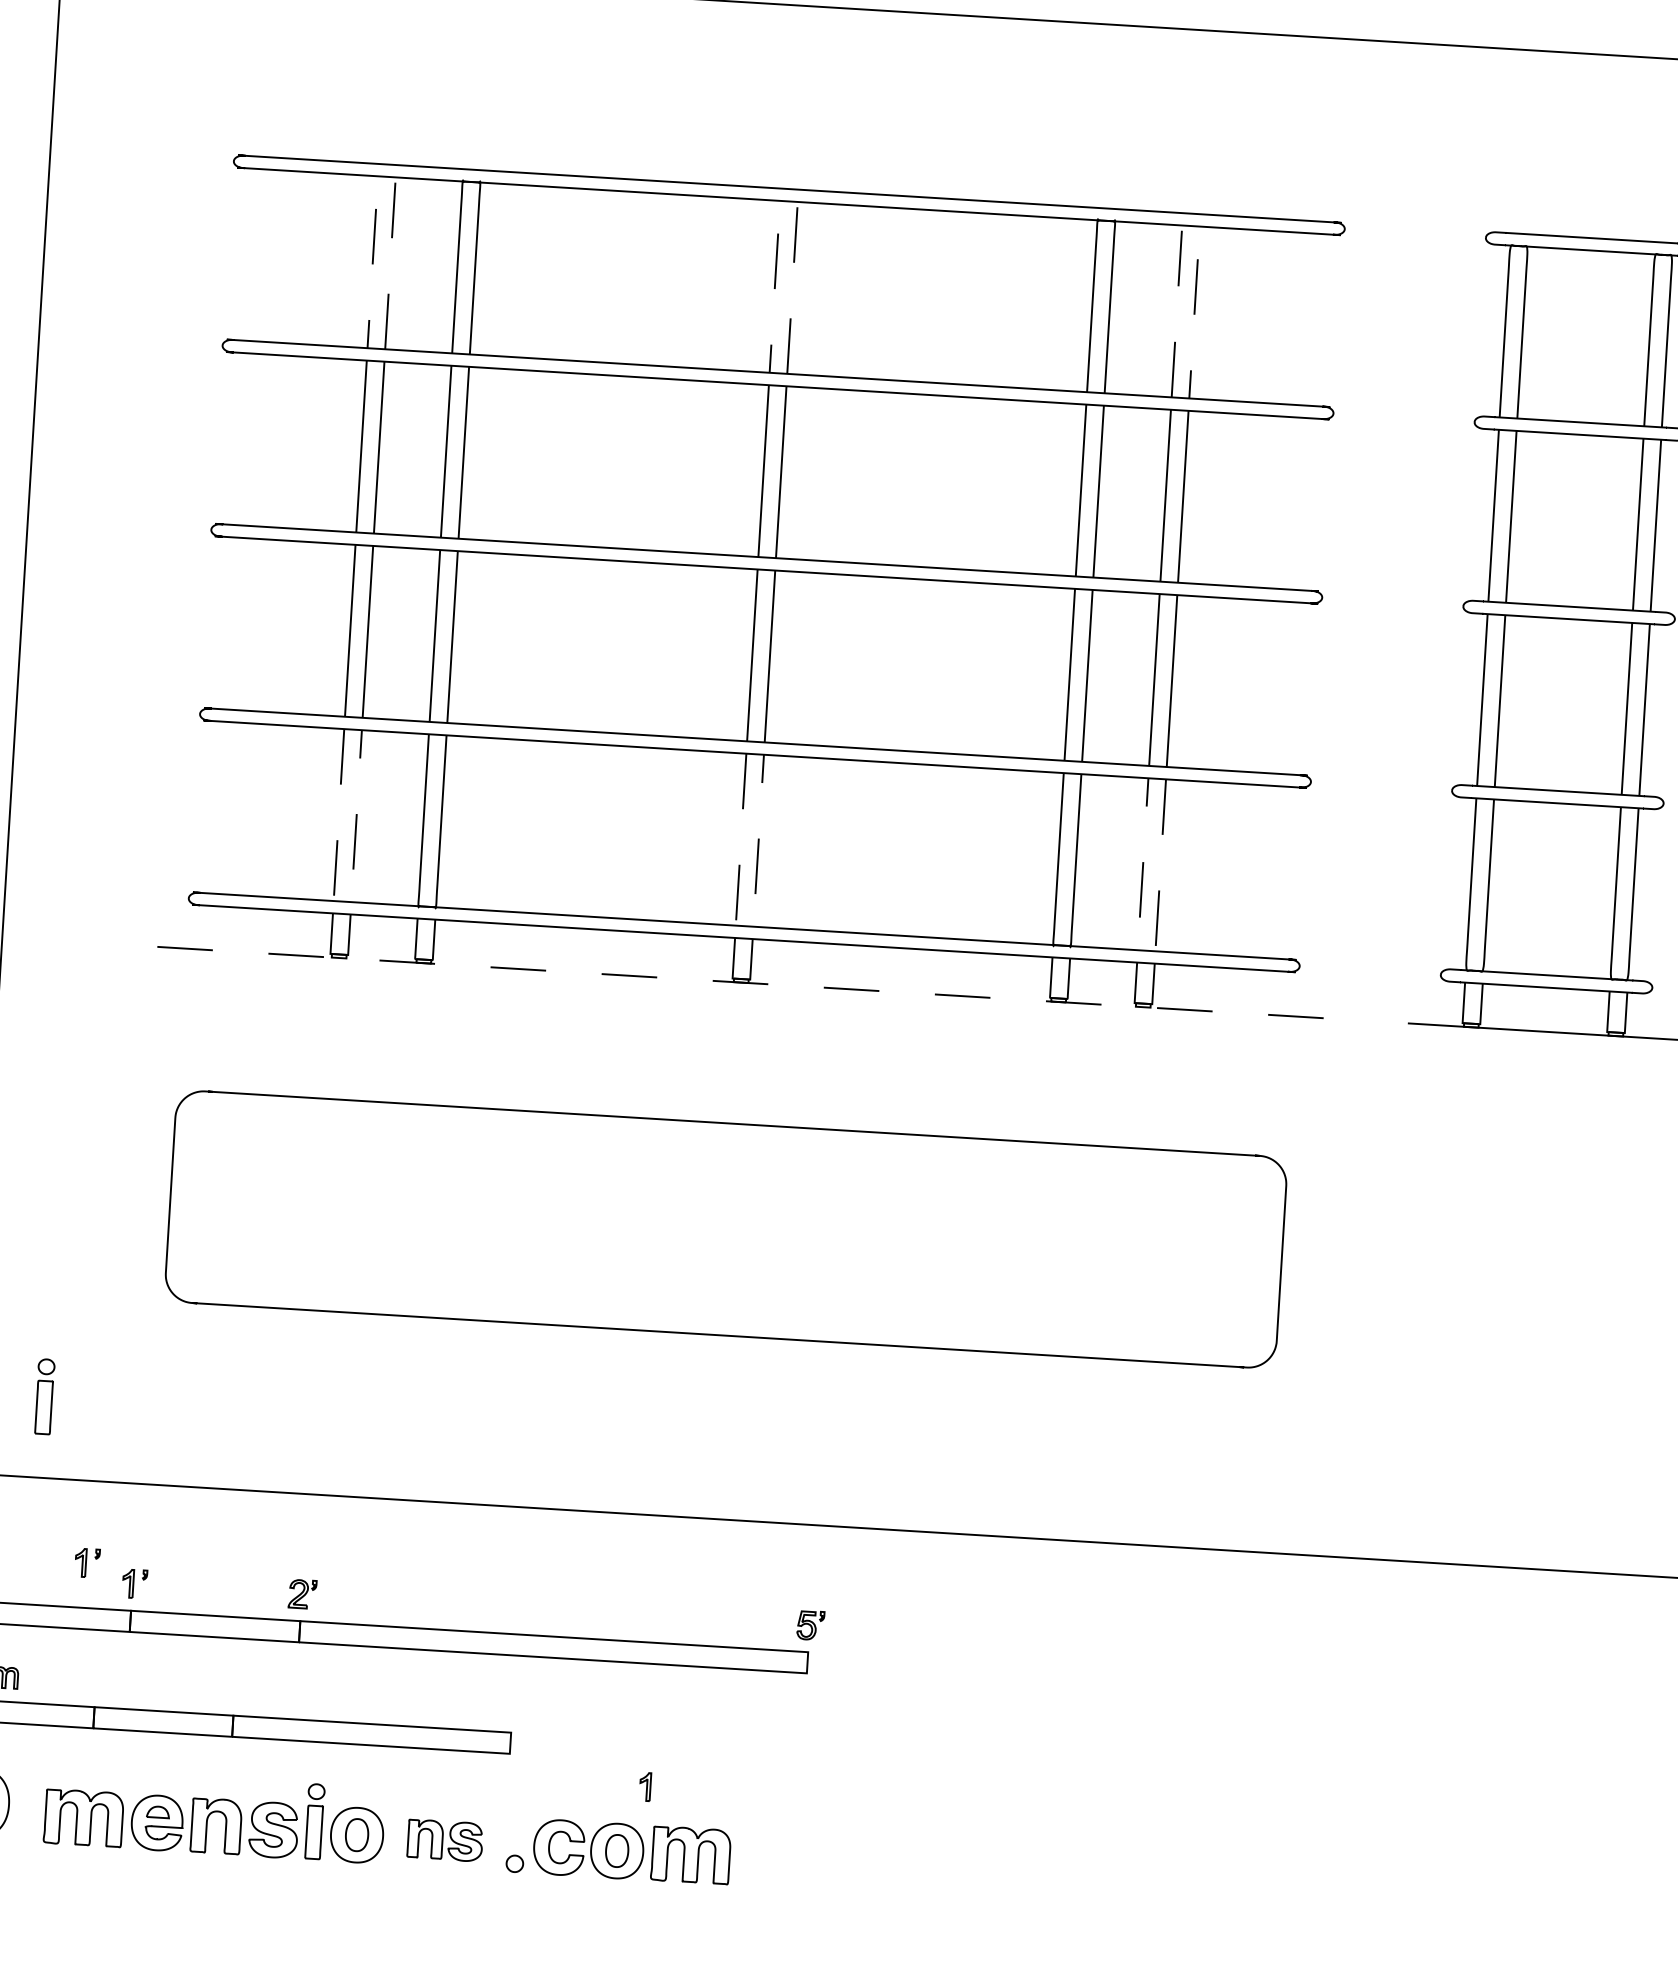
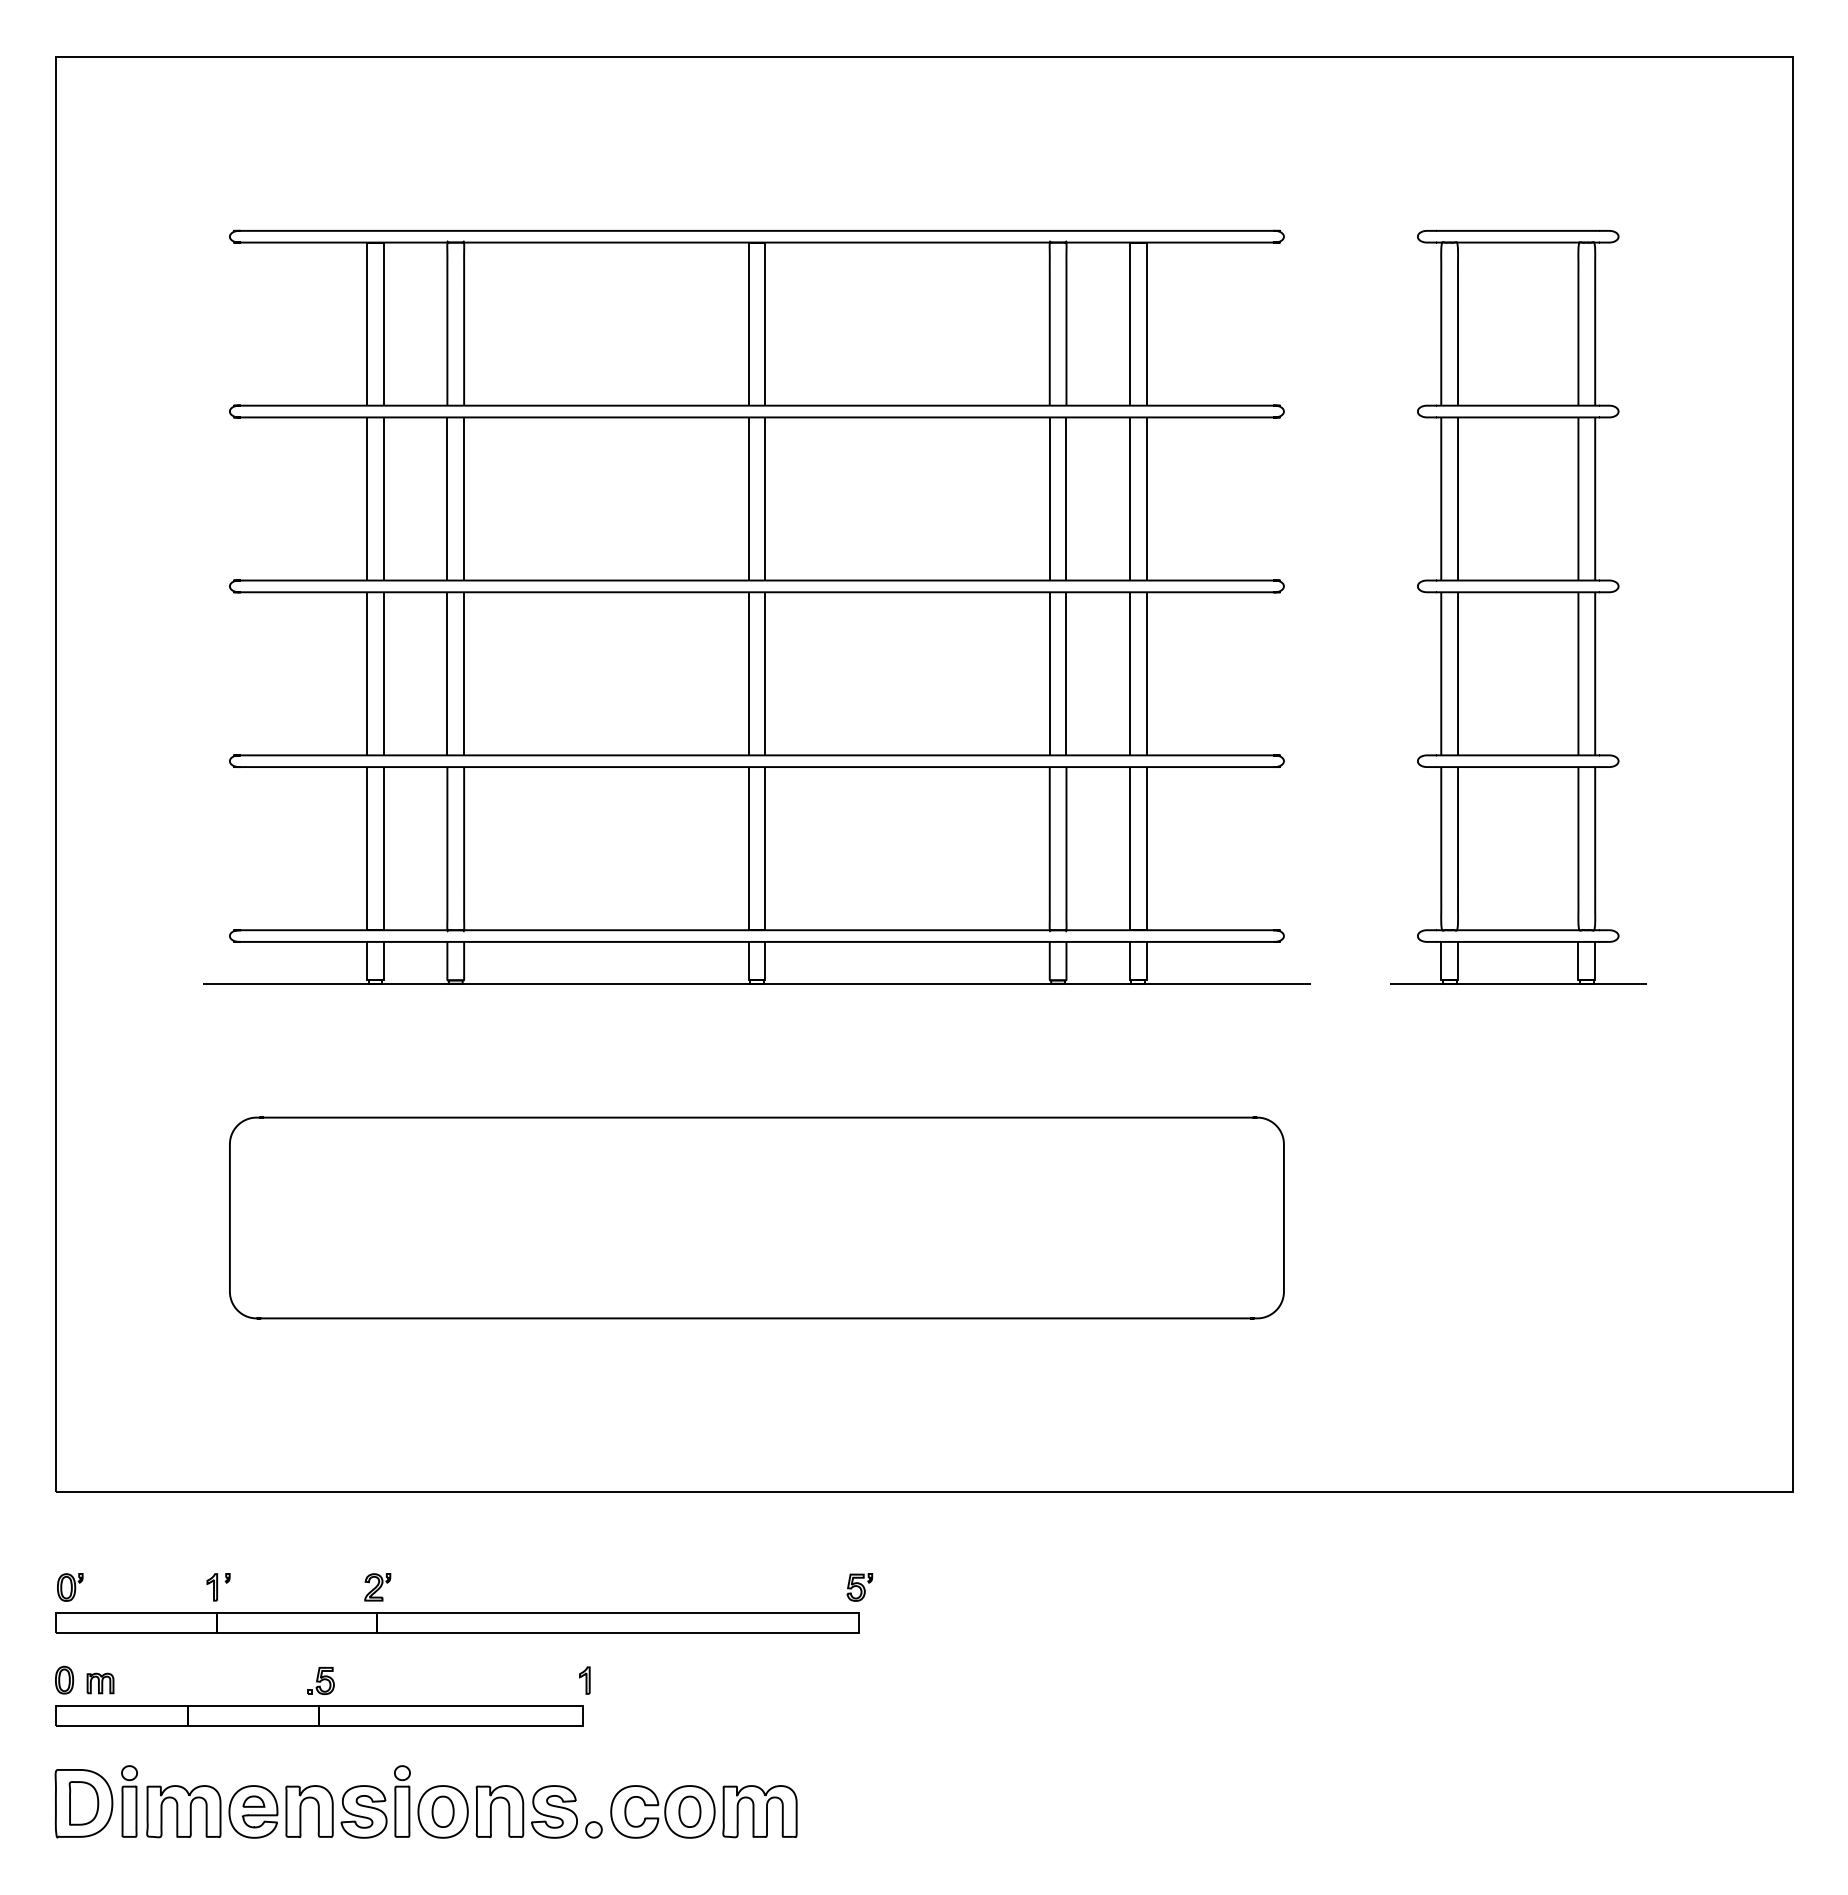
line: (385, 176) -> (374, 242), dashed -> solid
line: (788, 201) -> (756, 242), dashed -> solid
line: (1191, 225) -> (1138, 242), dashed -> solid
line: (342, 901) -> (375, 930), dashed -> solid
line: (745, 926) -> (757, 930), dashed -> solid
line: (1145, 950) -> (1137, 930), dashed -> solid
line: (740, 982) -> (756, 983), dashed -> solid
part: (44, 1396) -> (129, 1801), moved
part: (87, 1563) -> (172, 1570), removed
part: (236, 1688) -> (320, 1680), added
part: (644, 1786) -> (584, 1680), moved
part: (444, 1840) -> (526, 1811), size x1.43

